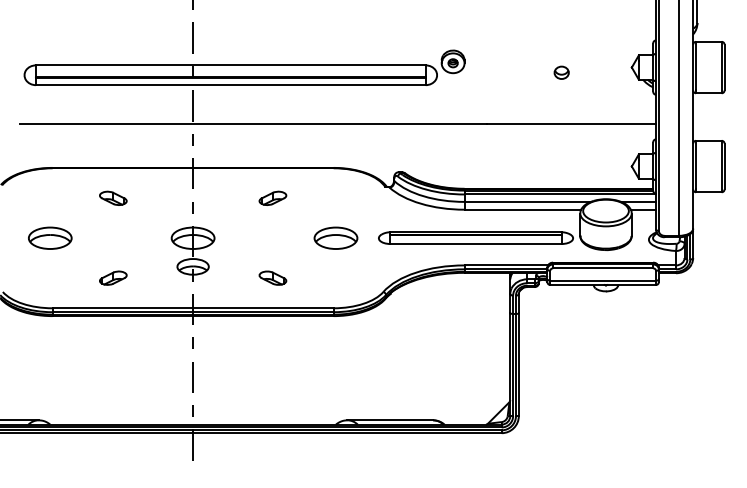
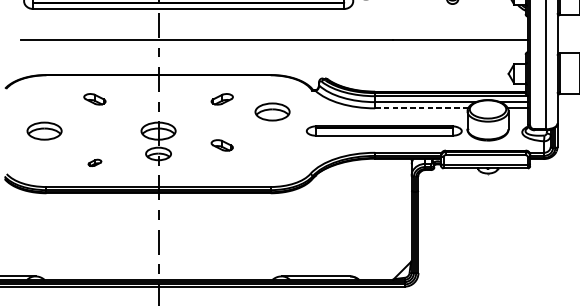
line: (522, 209) -> (421, 108), solid -> dashed
part: (335, 237) -> (272, 111), moved
part: (113, 277) -> (95, 162), size x0.6
part: (272, 277) -> (221, 144), moved

